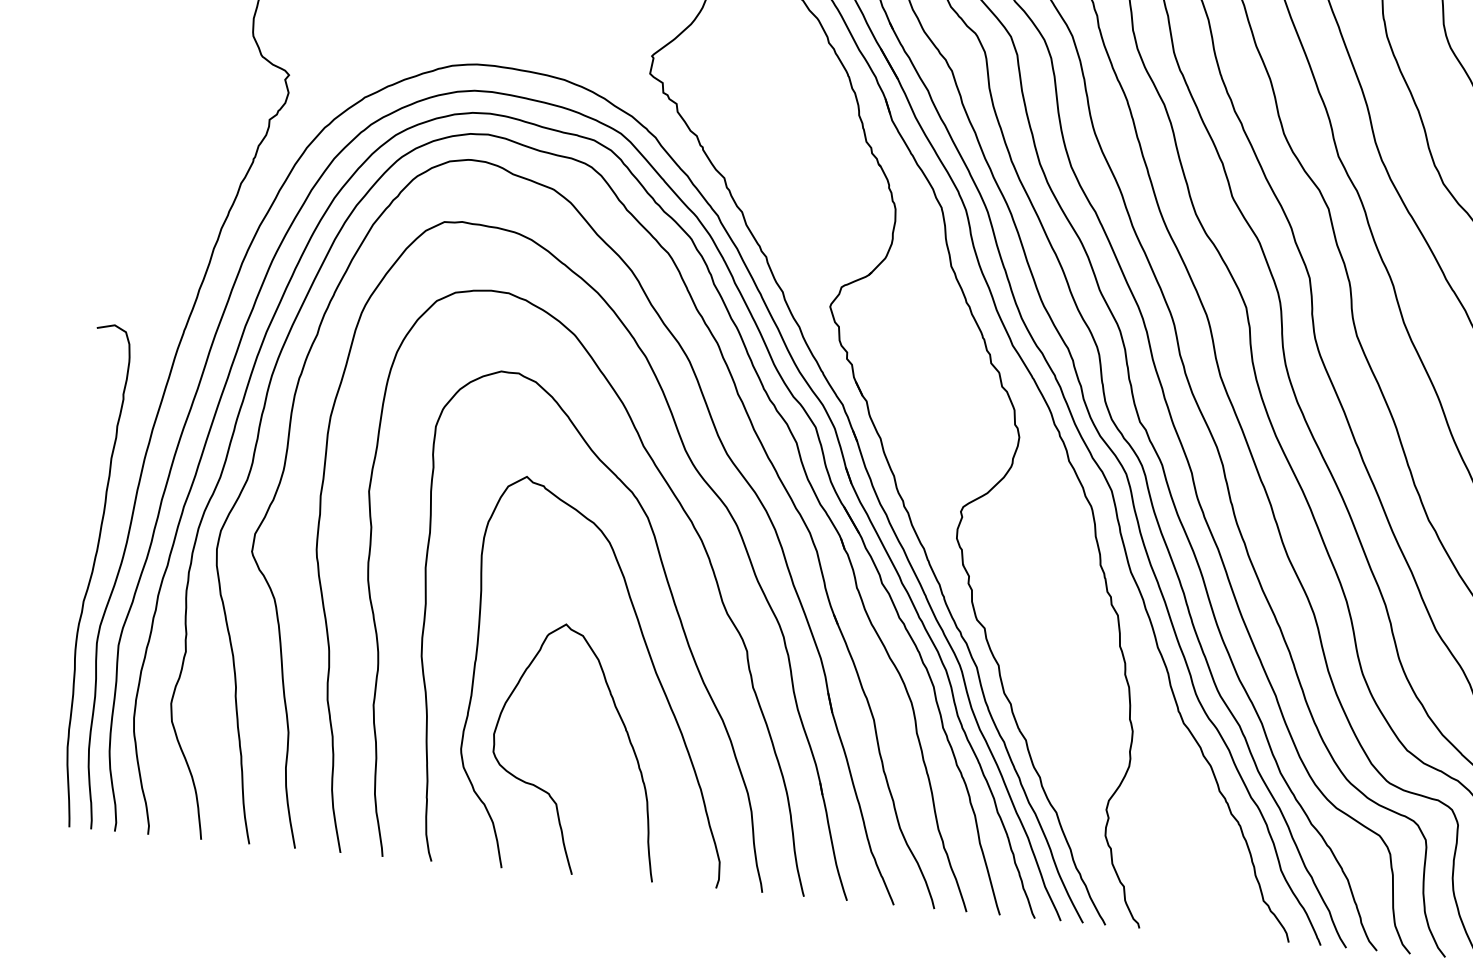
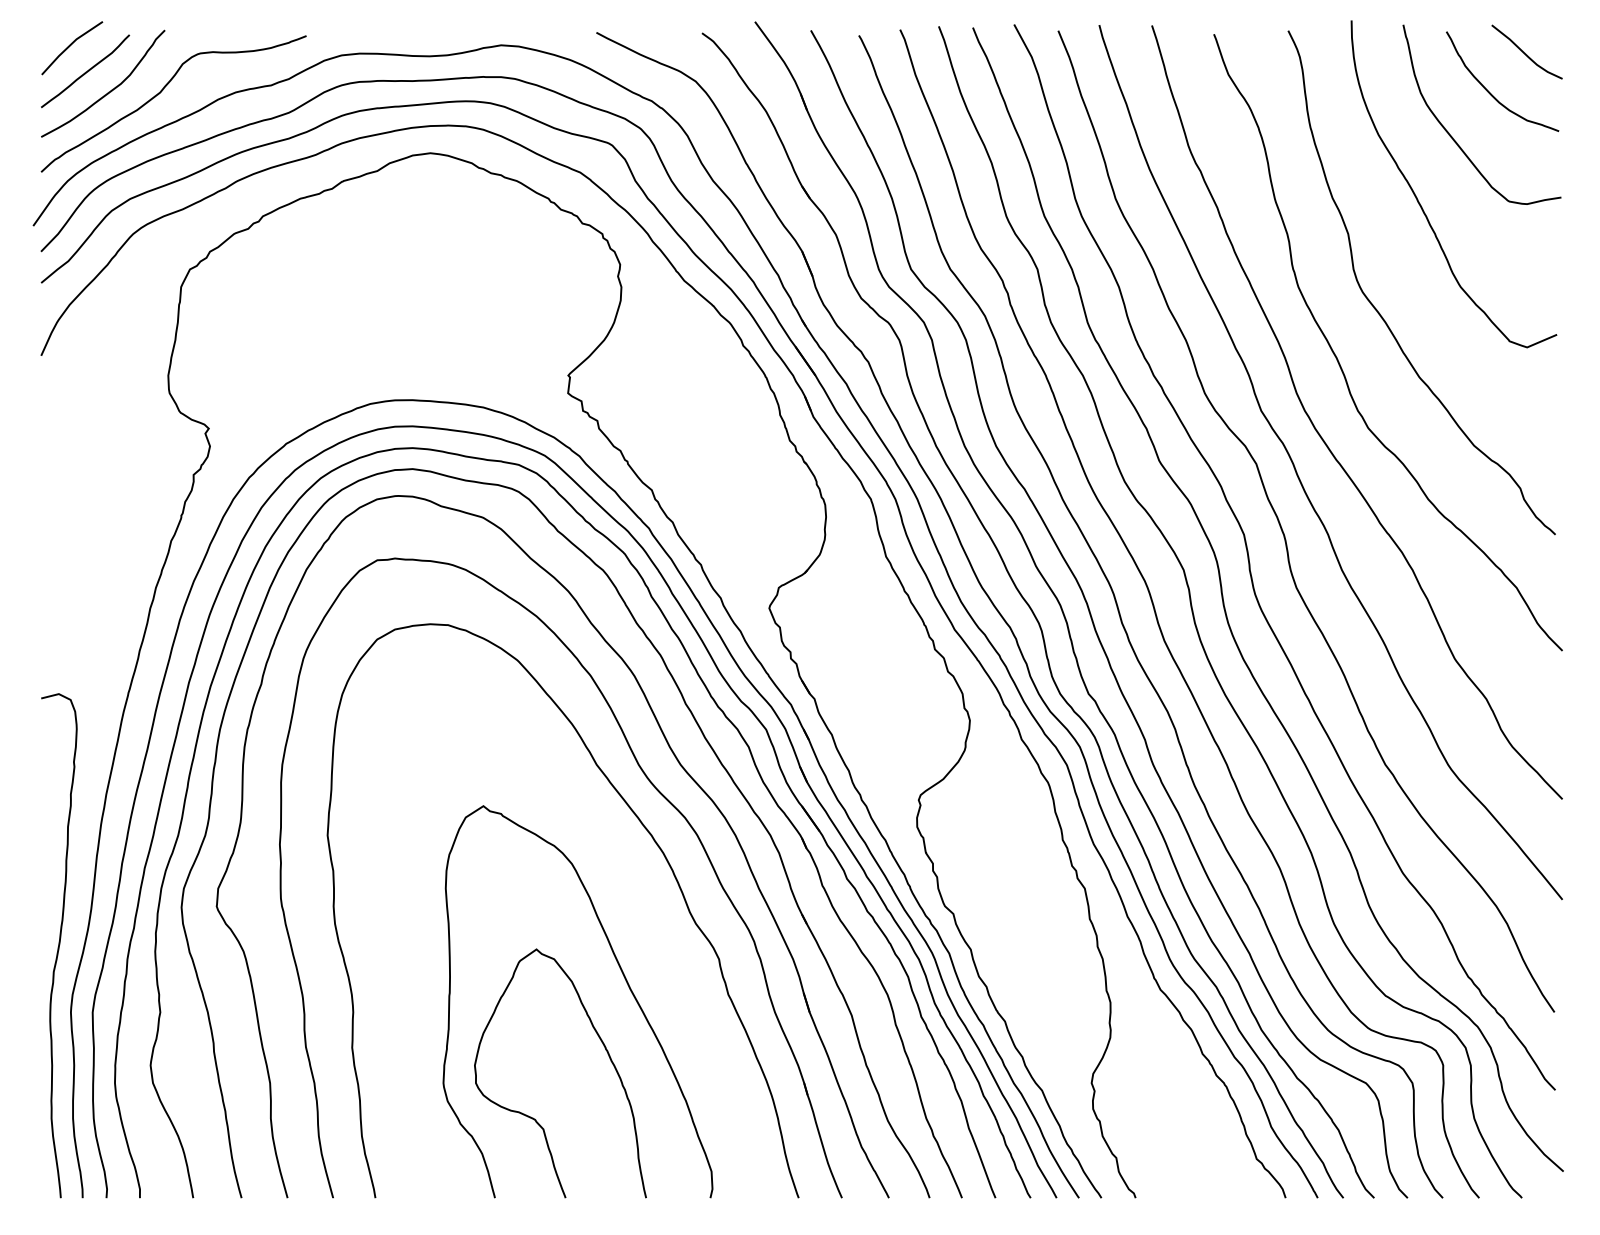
curve: (673, 604) -> (641, 919), removed

